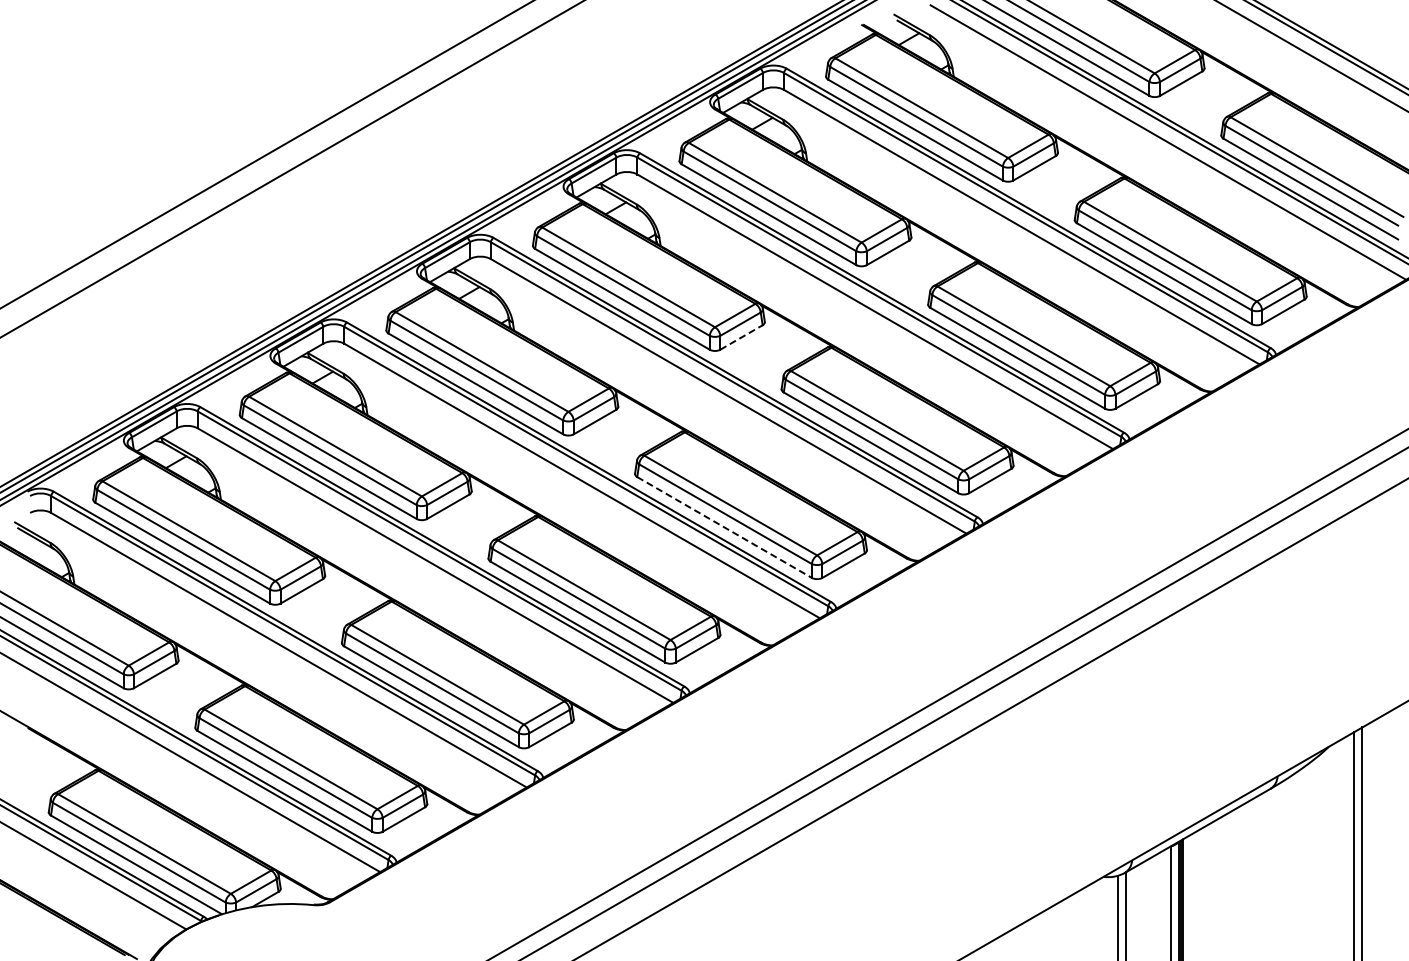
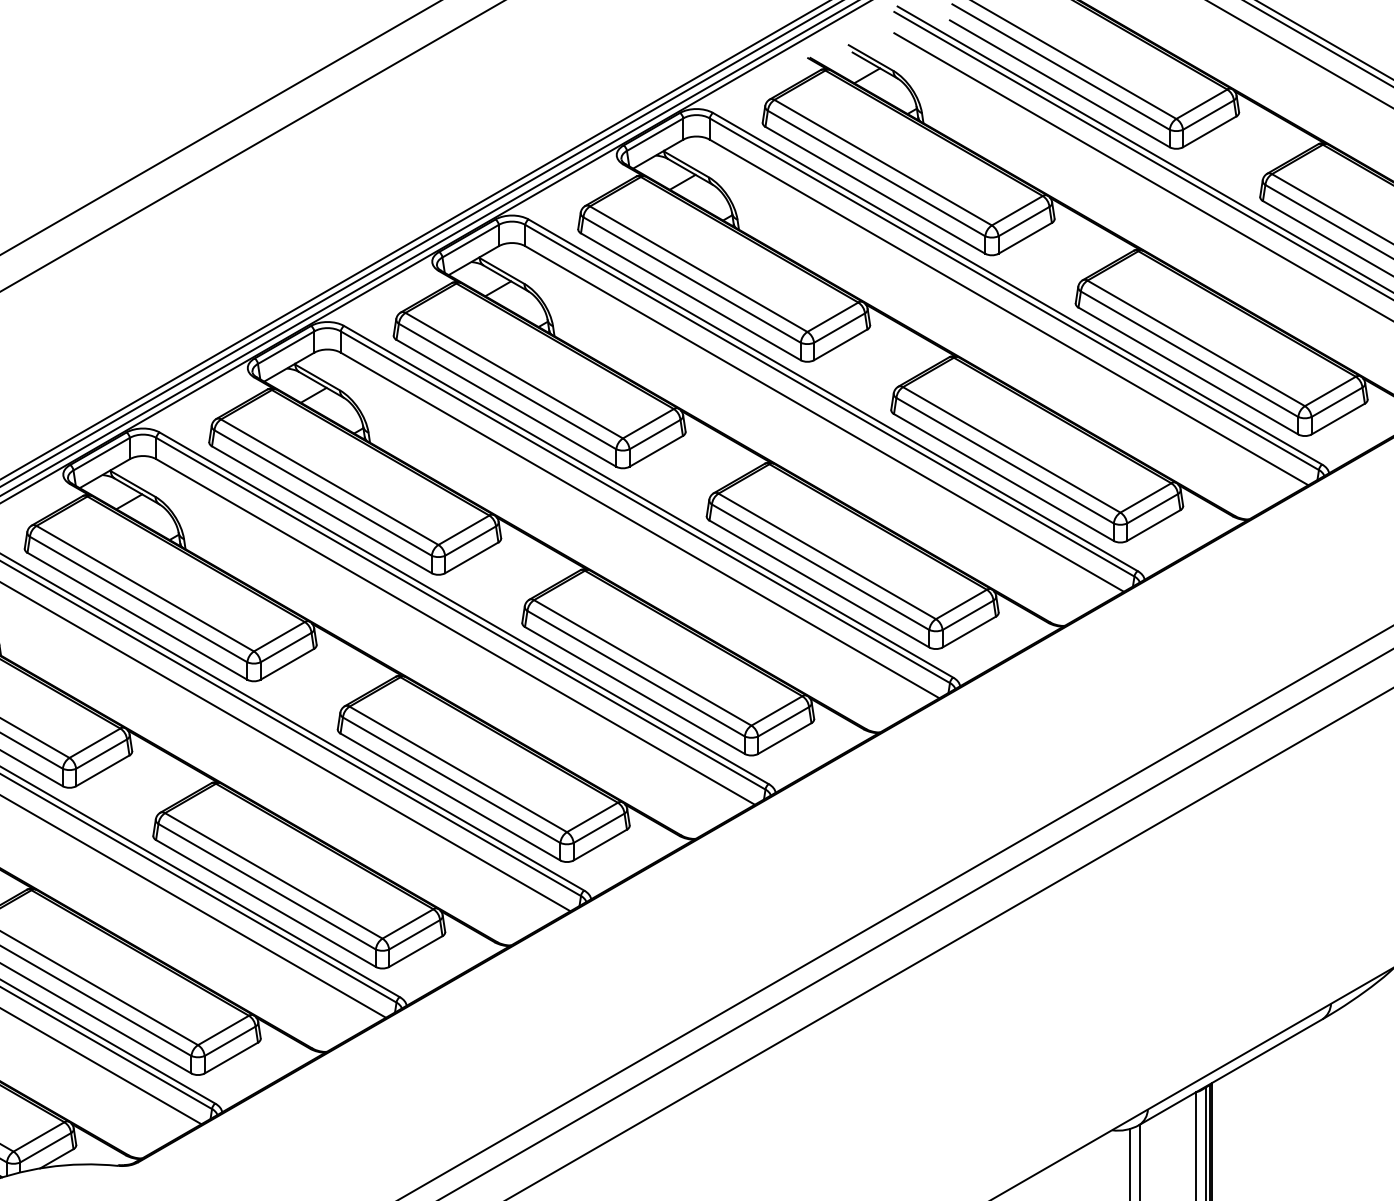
line: (741, 337) -> (656, 451), dashed -> solid
line: (724, 527) -> (634, 690), dashed -> solid

